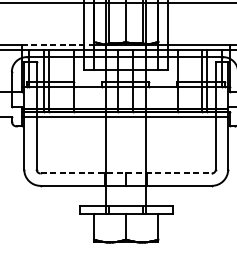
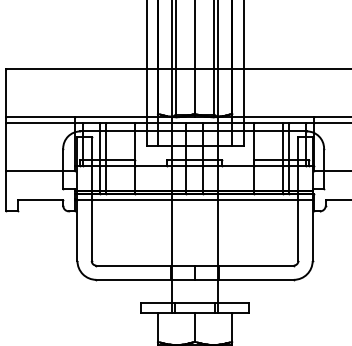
line: (58, 45) -> (116, 117), dashed -> solid
line: (126, 173) -> (195, 265), dashed -> solid

